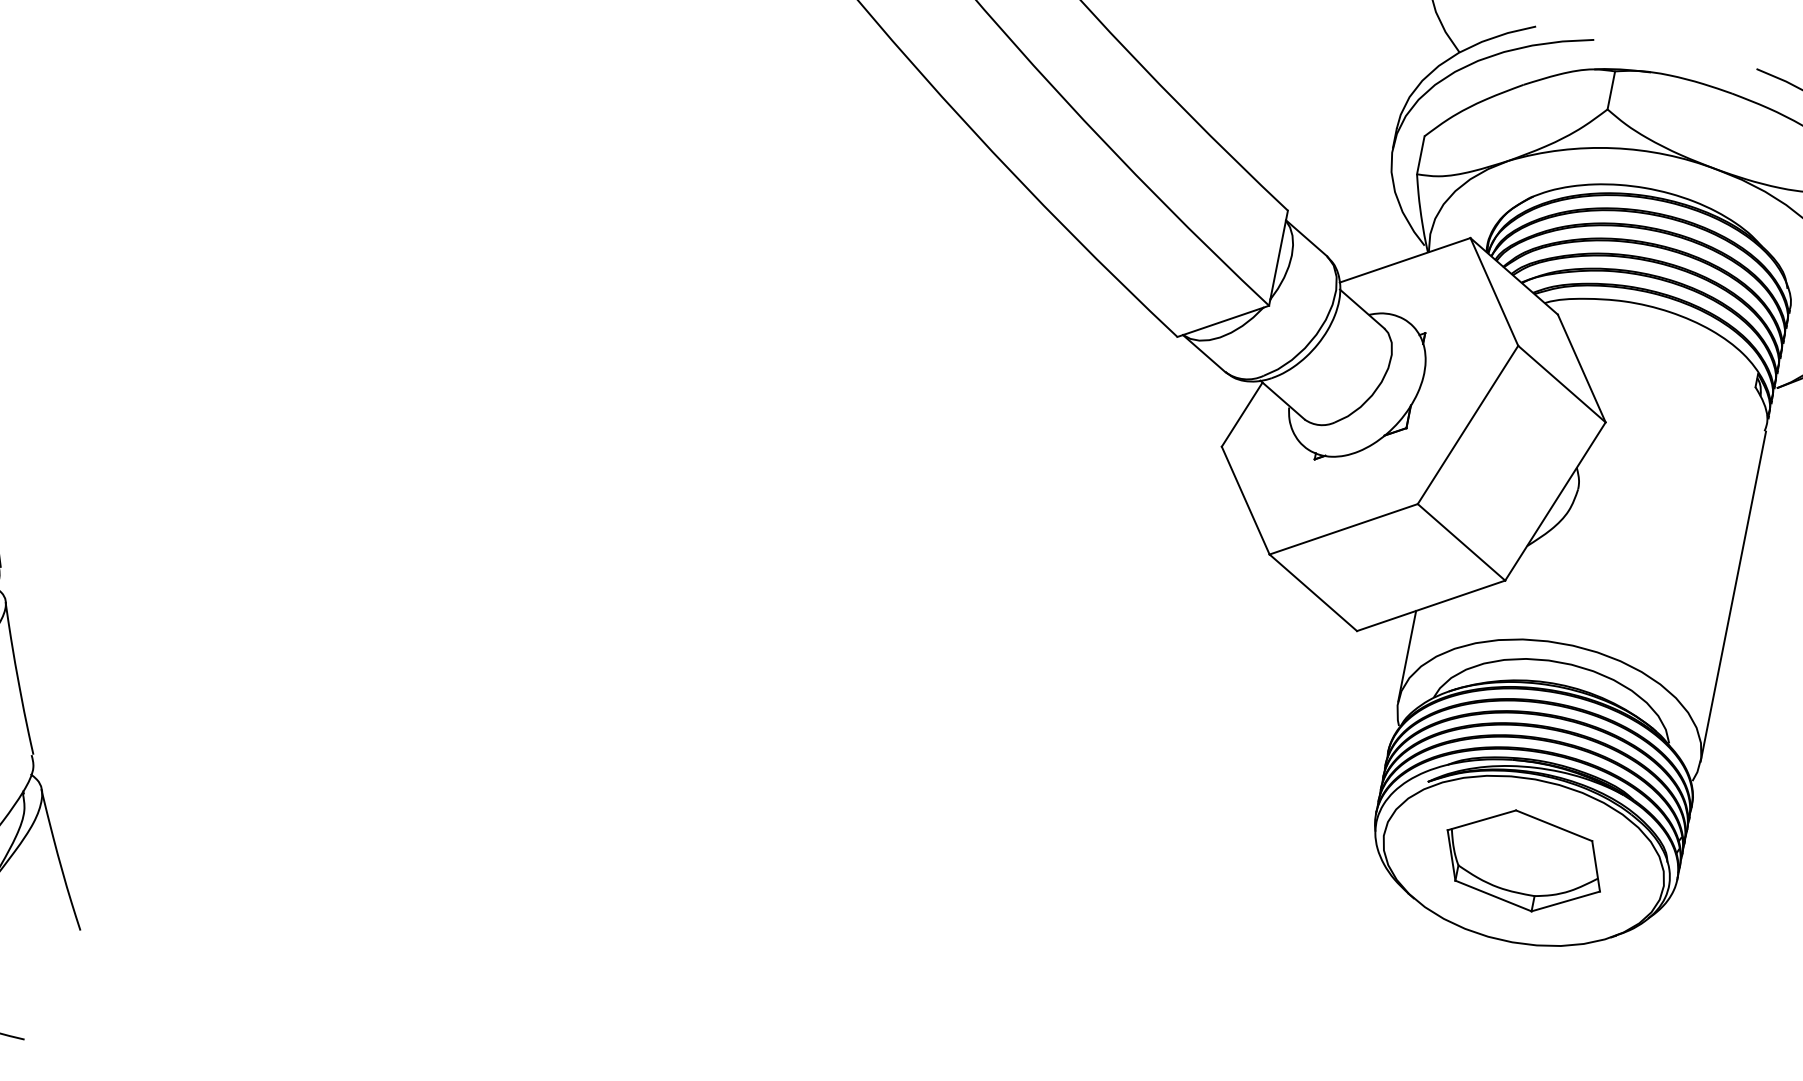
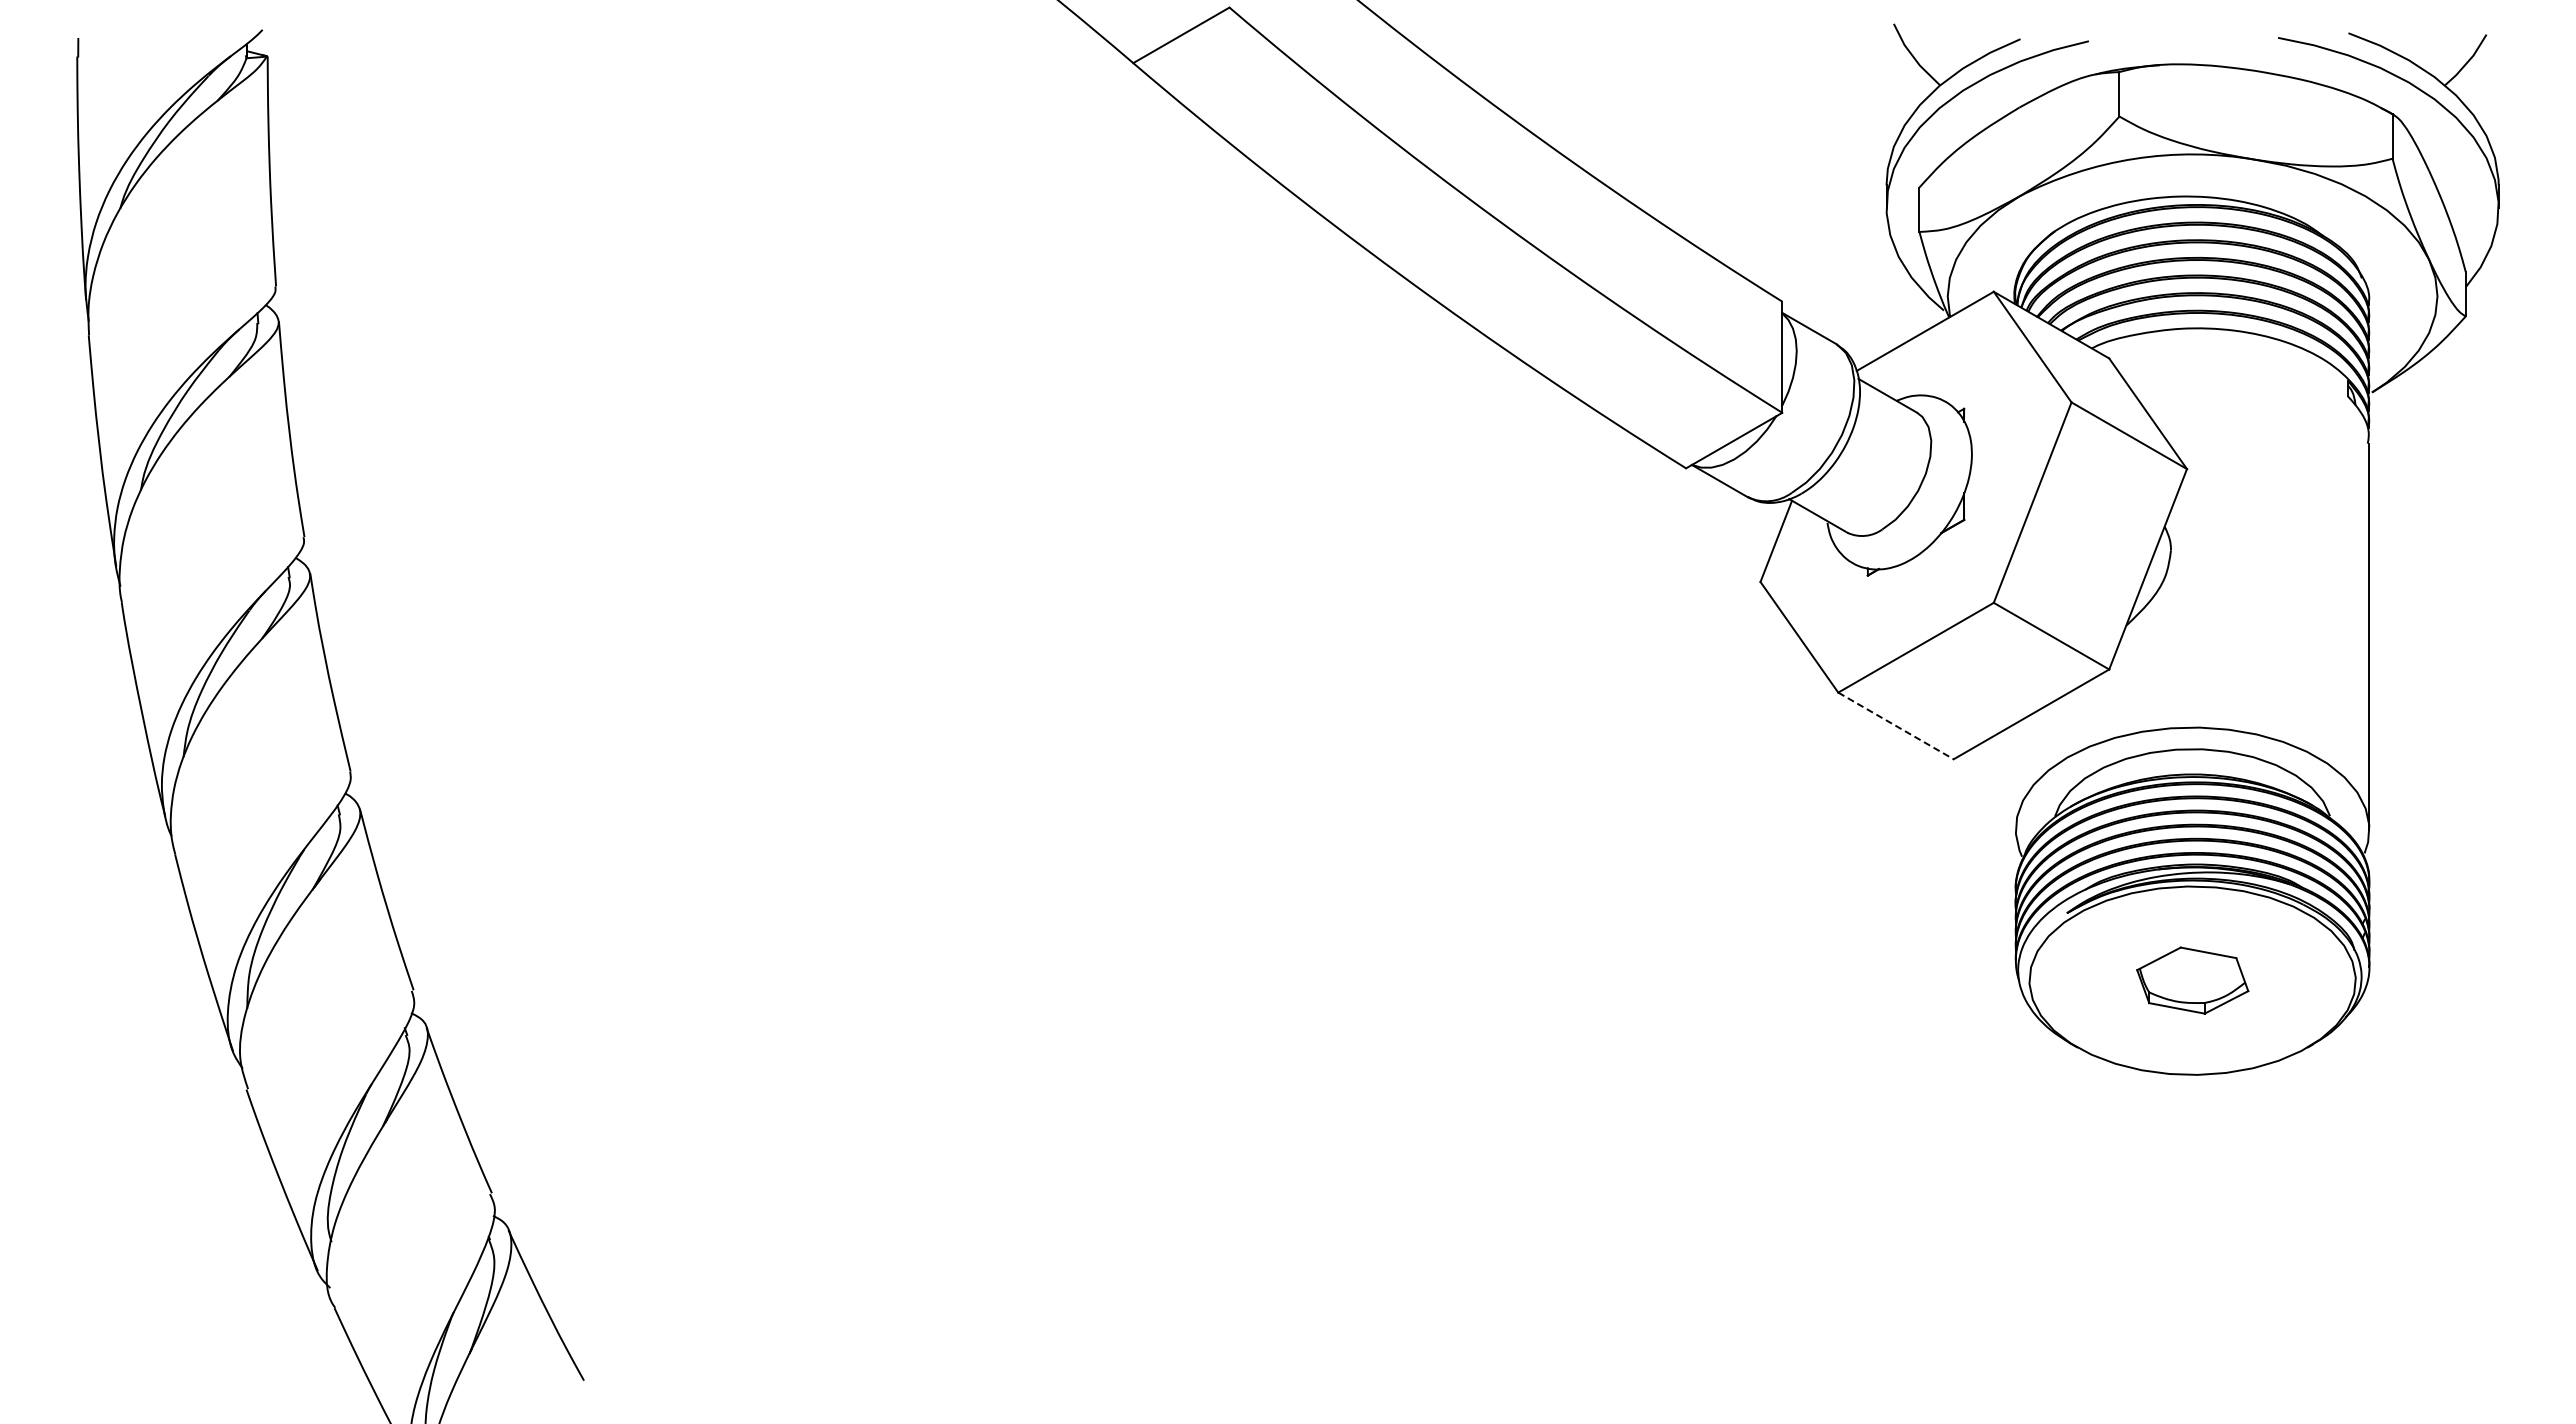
line: (1313, 592) -> (1896, 725), solid -> dashed
line: (1406, 656) -> (2015, 776), removed
part: (1523, 860) -> (2192, 980), size x0.6

